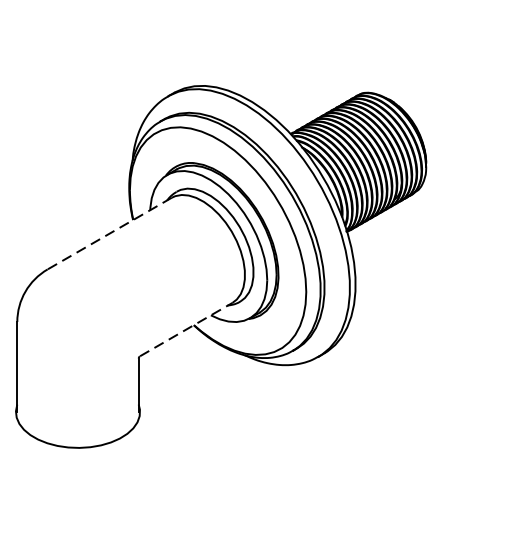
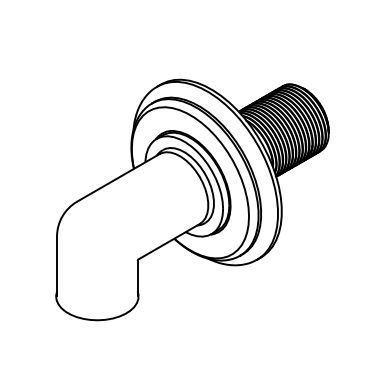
line: (109, 233) -> (118, 177), dashed -> solid
line: (186, 329) -> (169, 241), dashed -> solid

